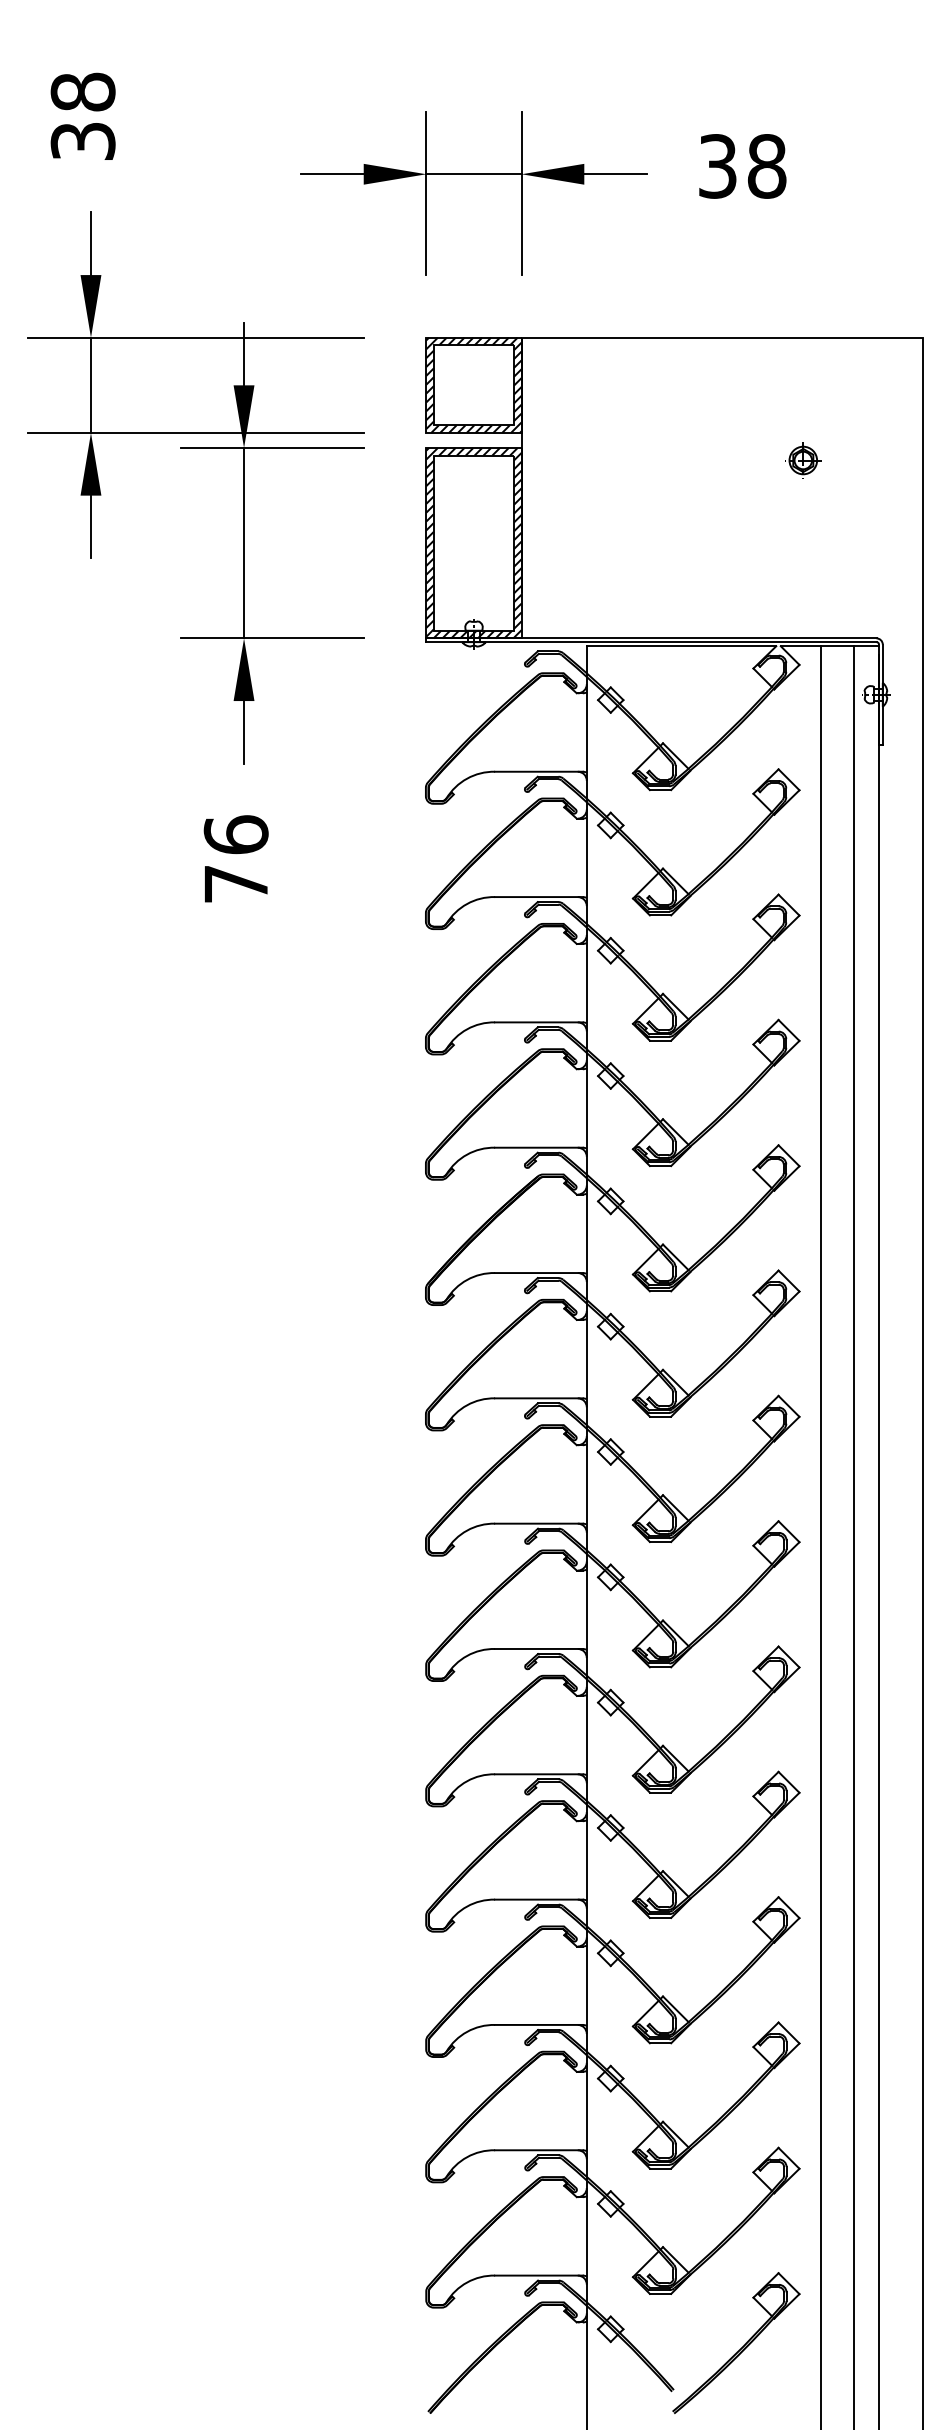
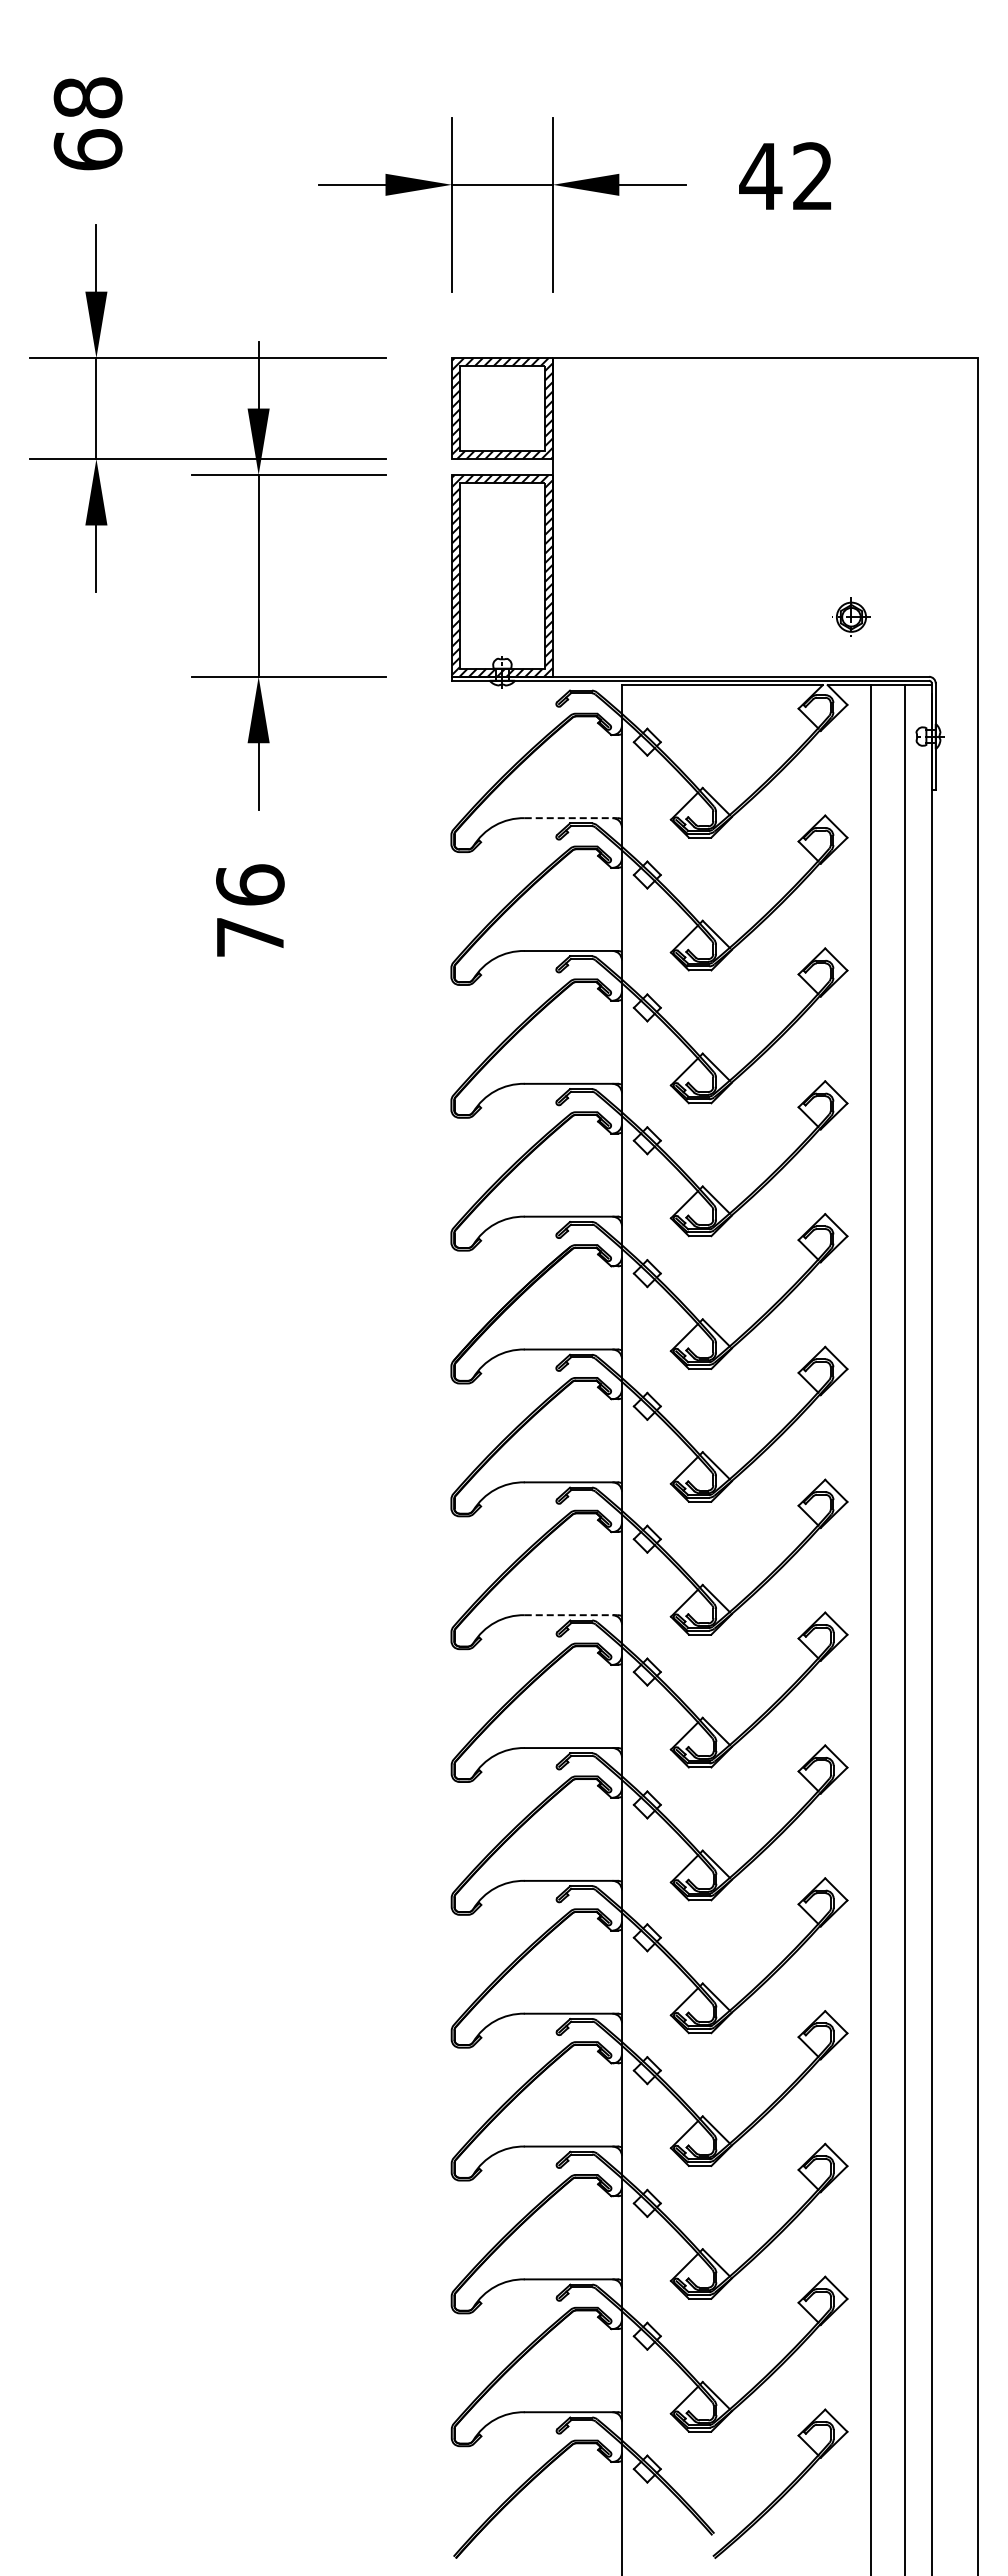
text: (82, 140) -> (87, 149), 38 -> 68
text: (742, 166) -> (786, 176), 38 -> 42
part: (803, 459) -> (851, 616), moved
line: (539, 772) -> (571, 818), solid -> dashed
line: (539, 1523) -> (571, 1615), solid -> dashed

